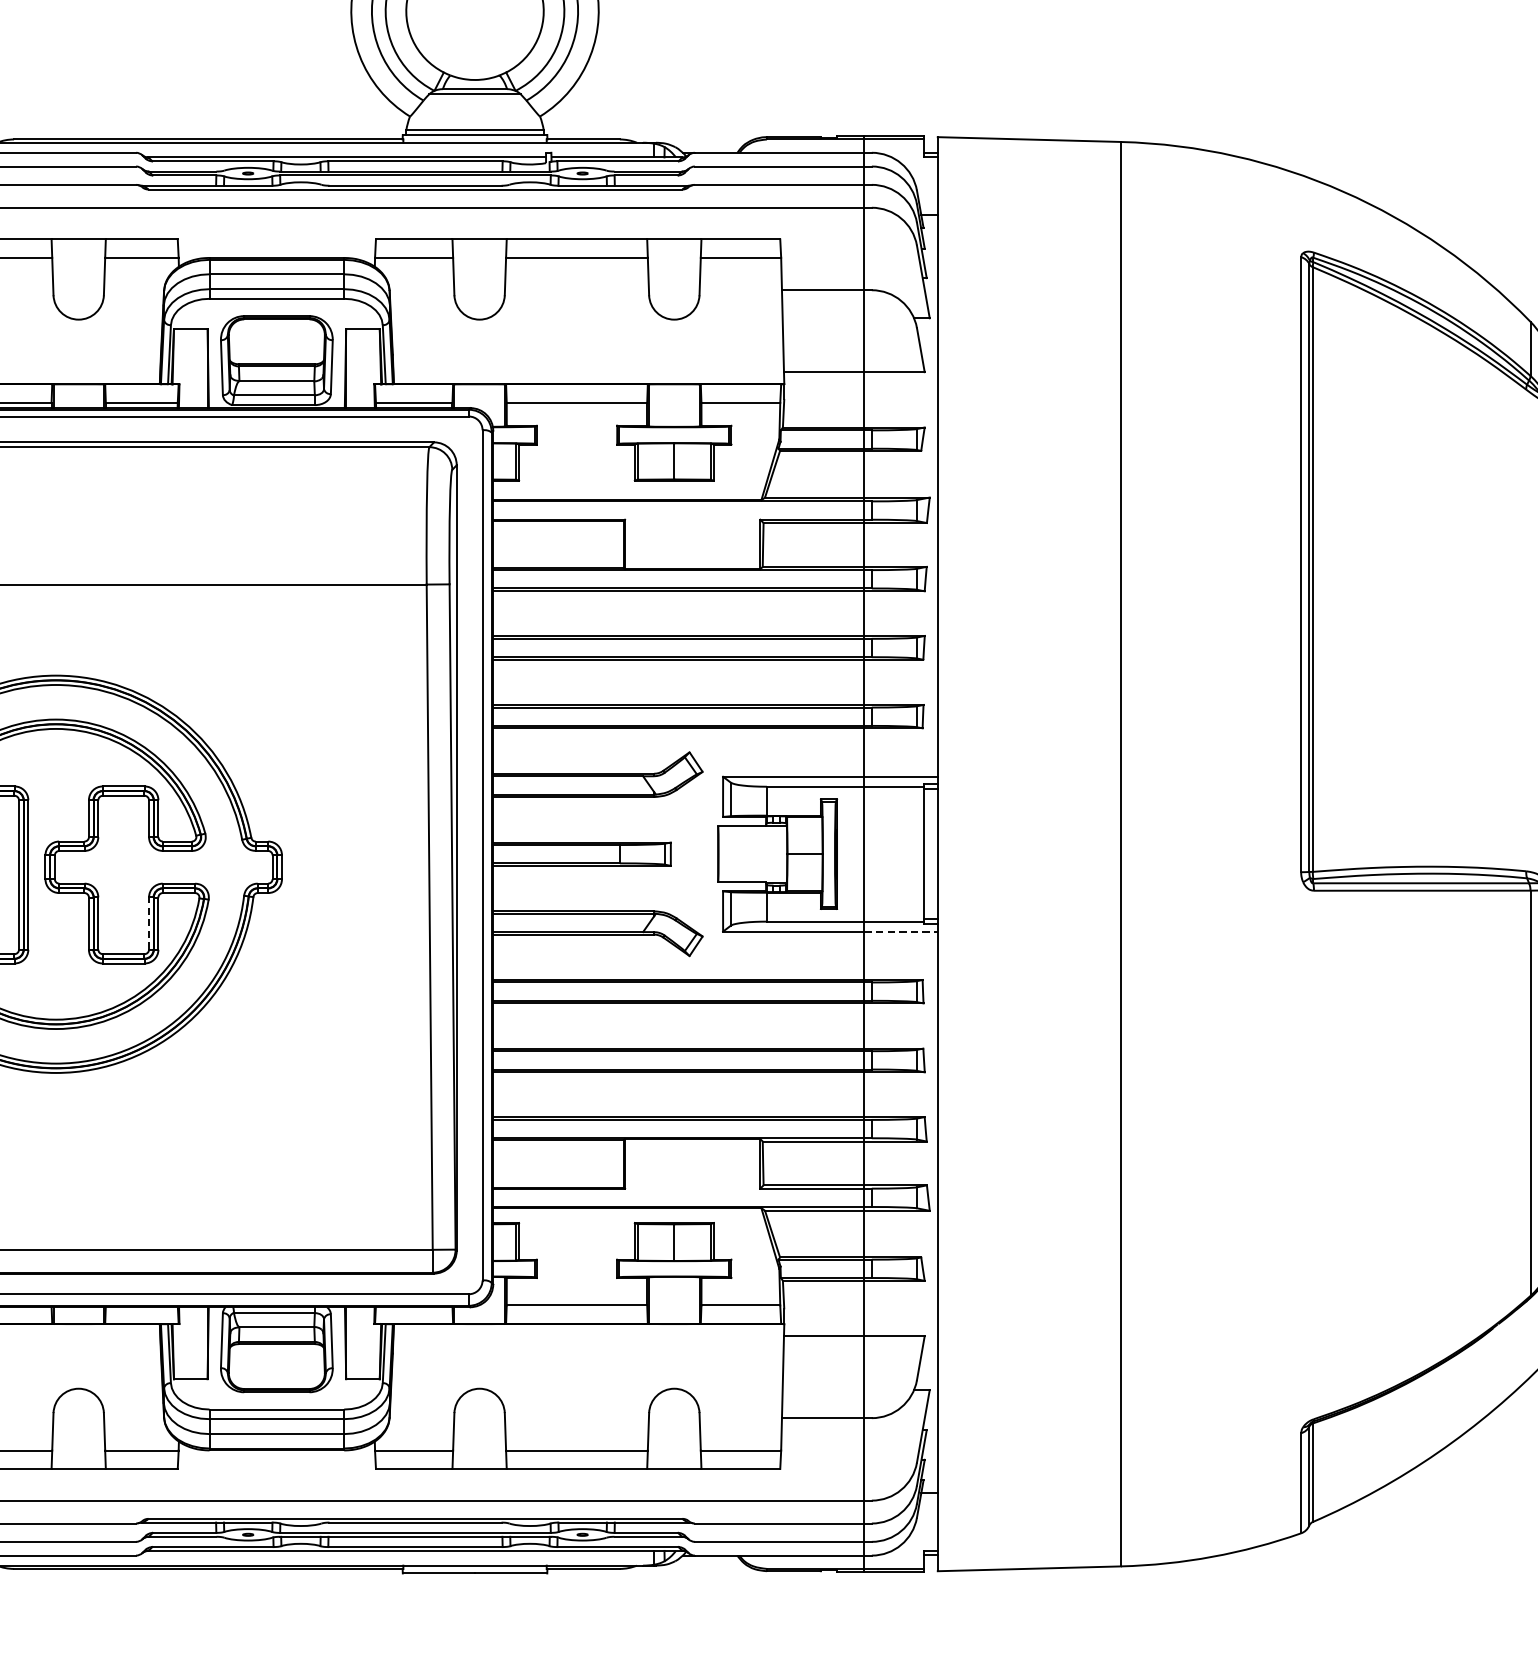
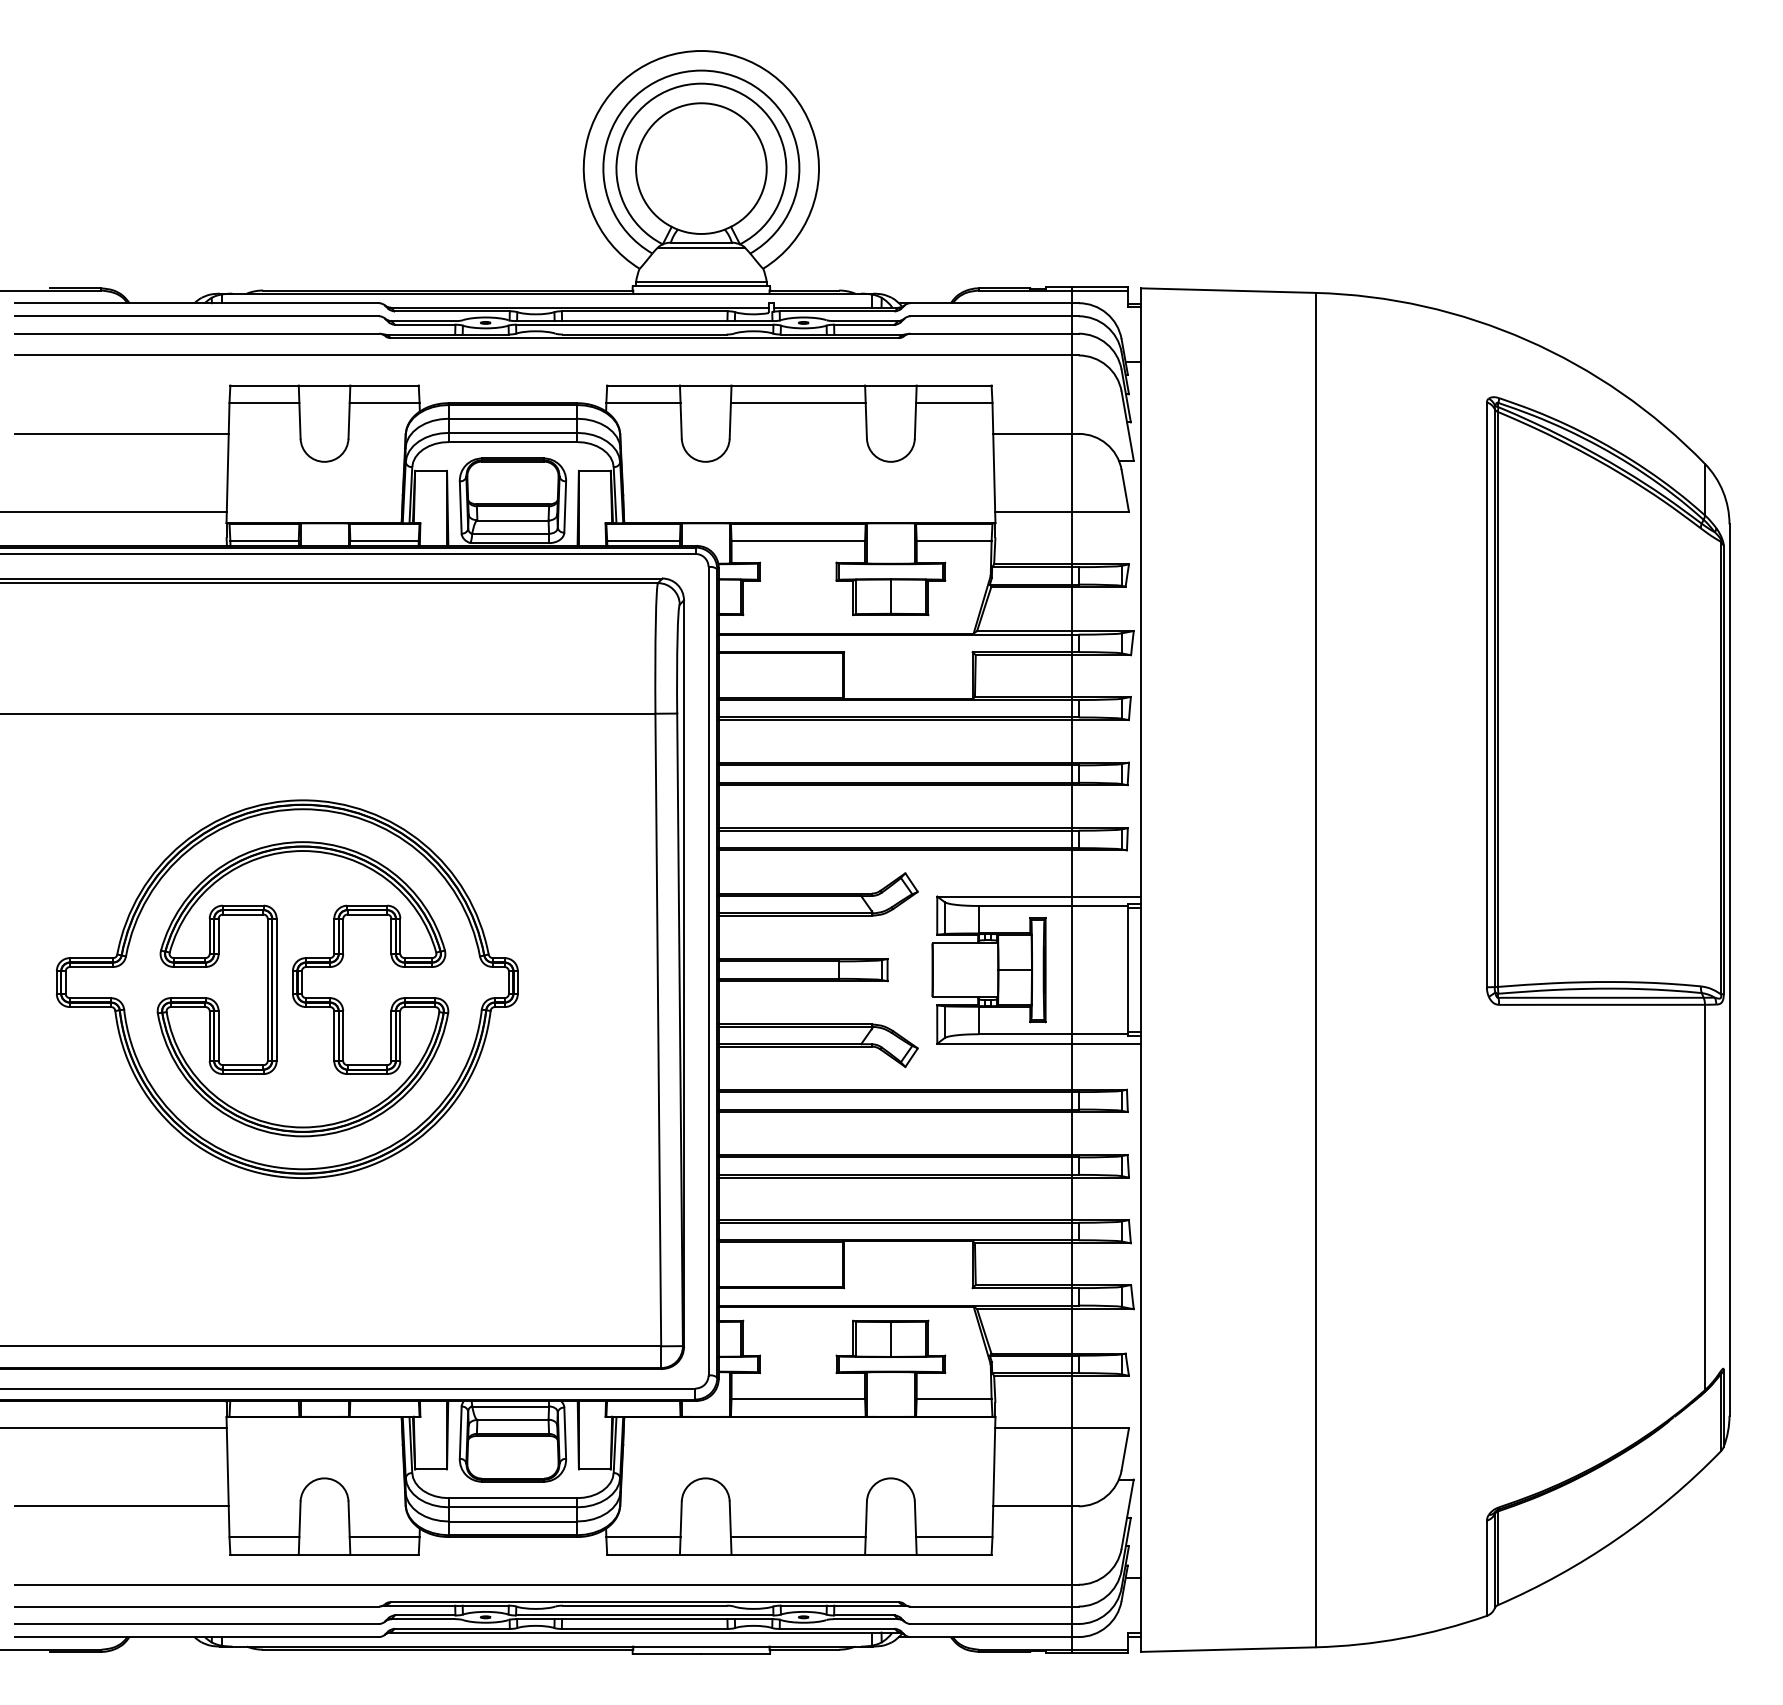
line: (149, 924) -> (391, 1036), dashed -> solid
line: (901, 931) -> (1106, 1043), dashed -> solid

